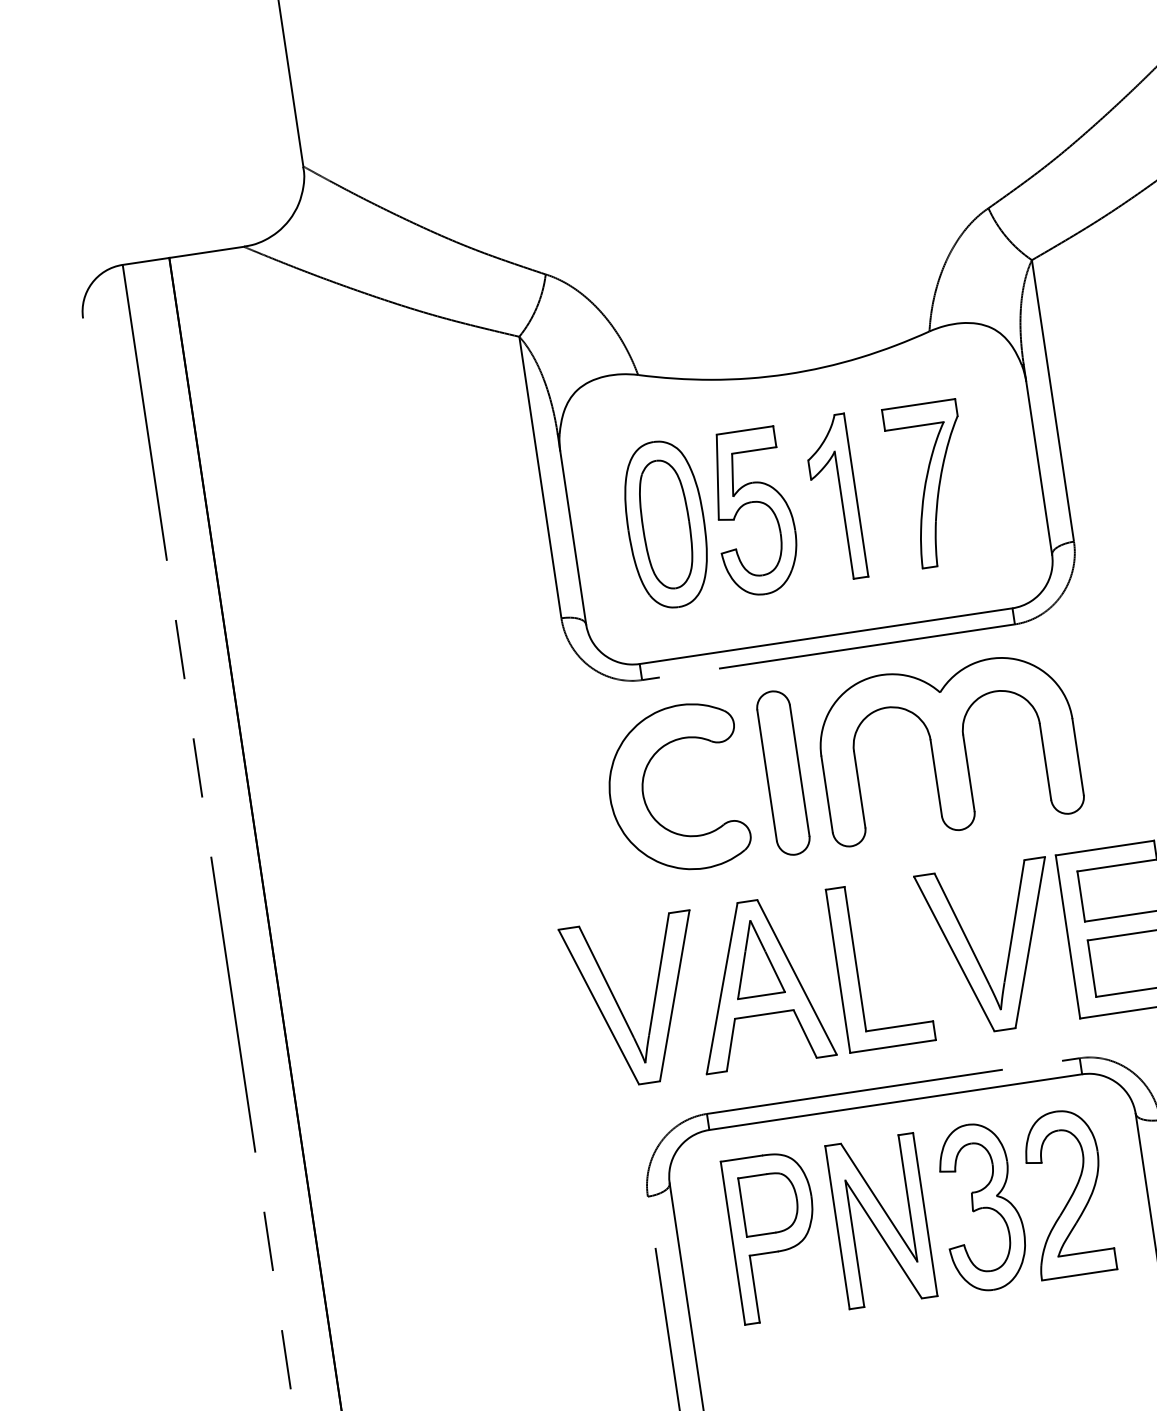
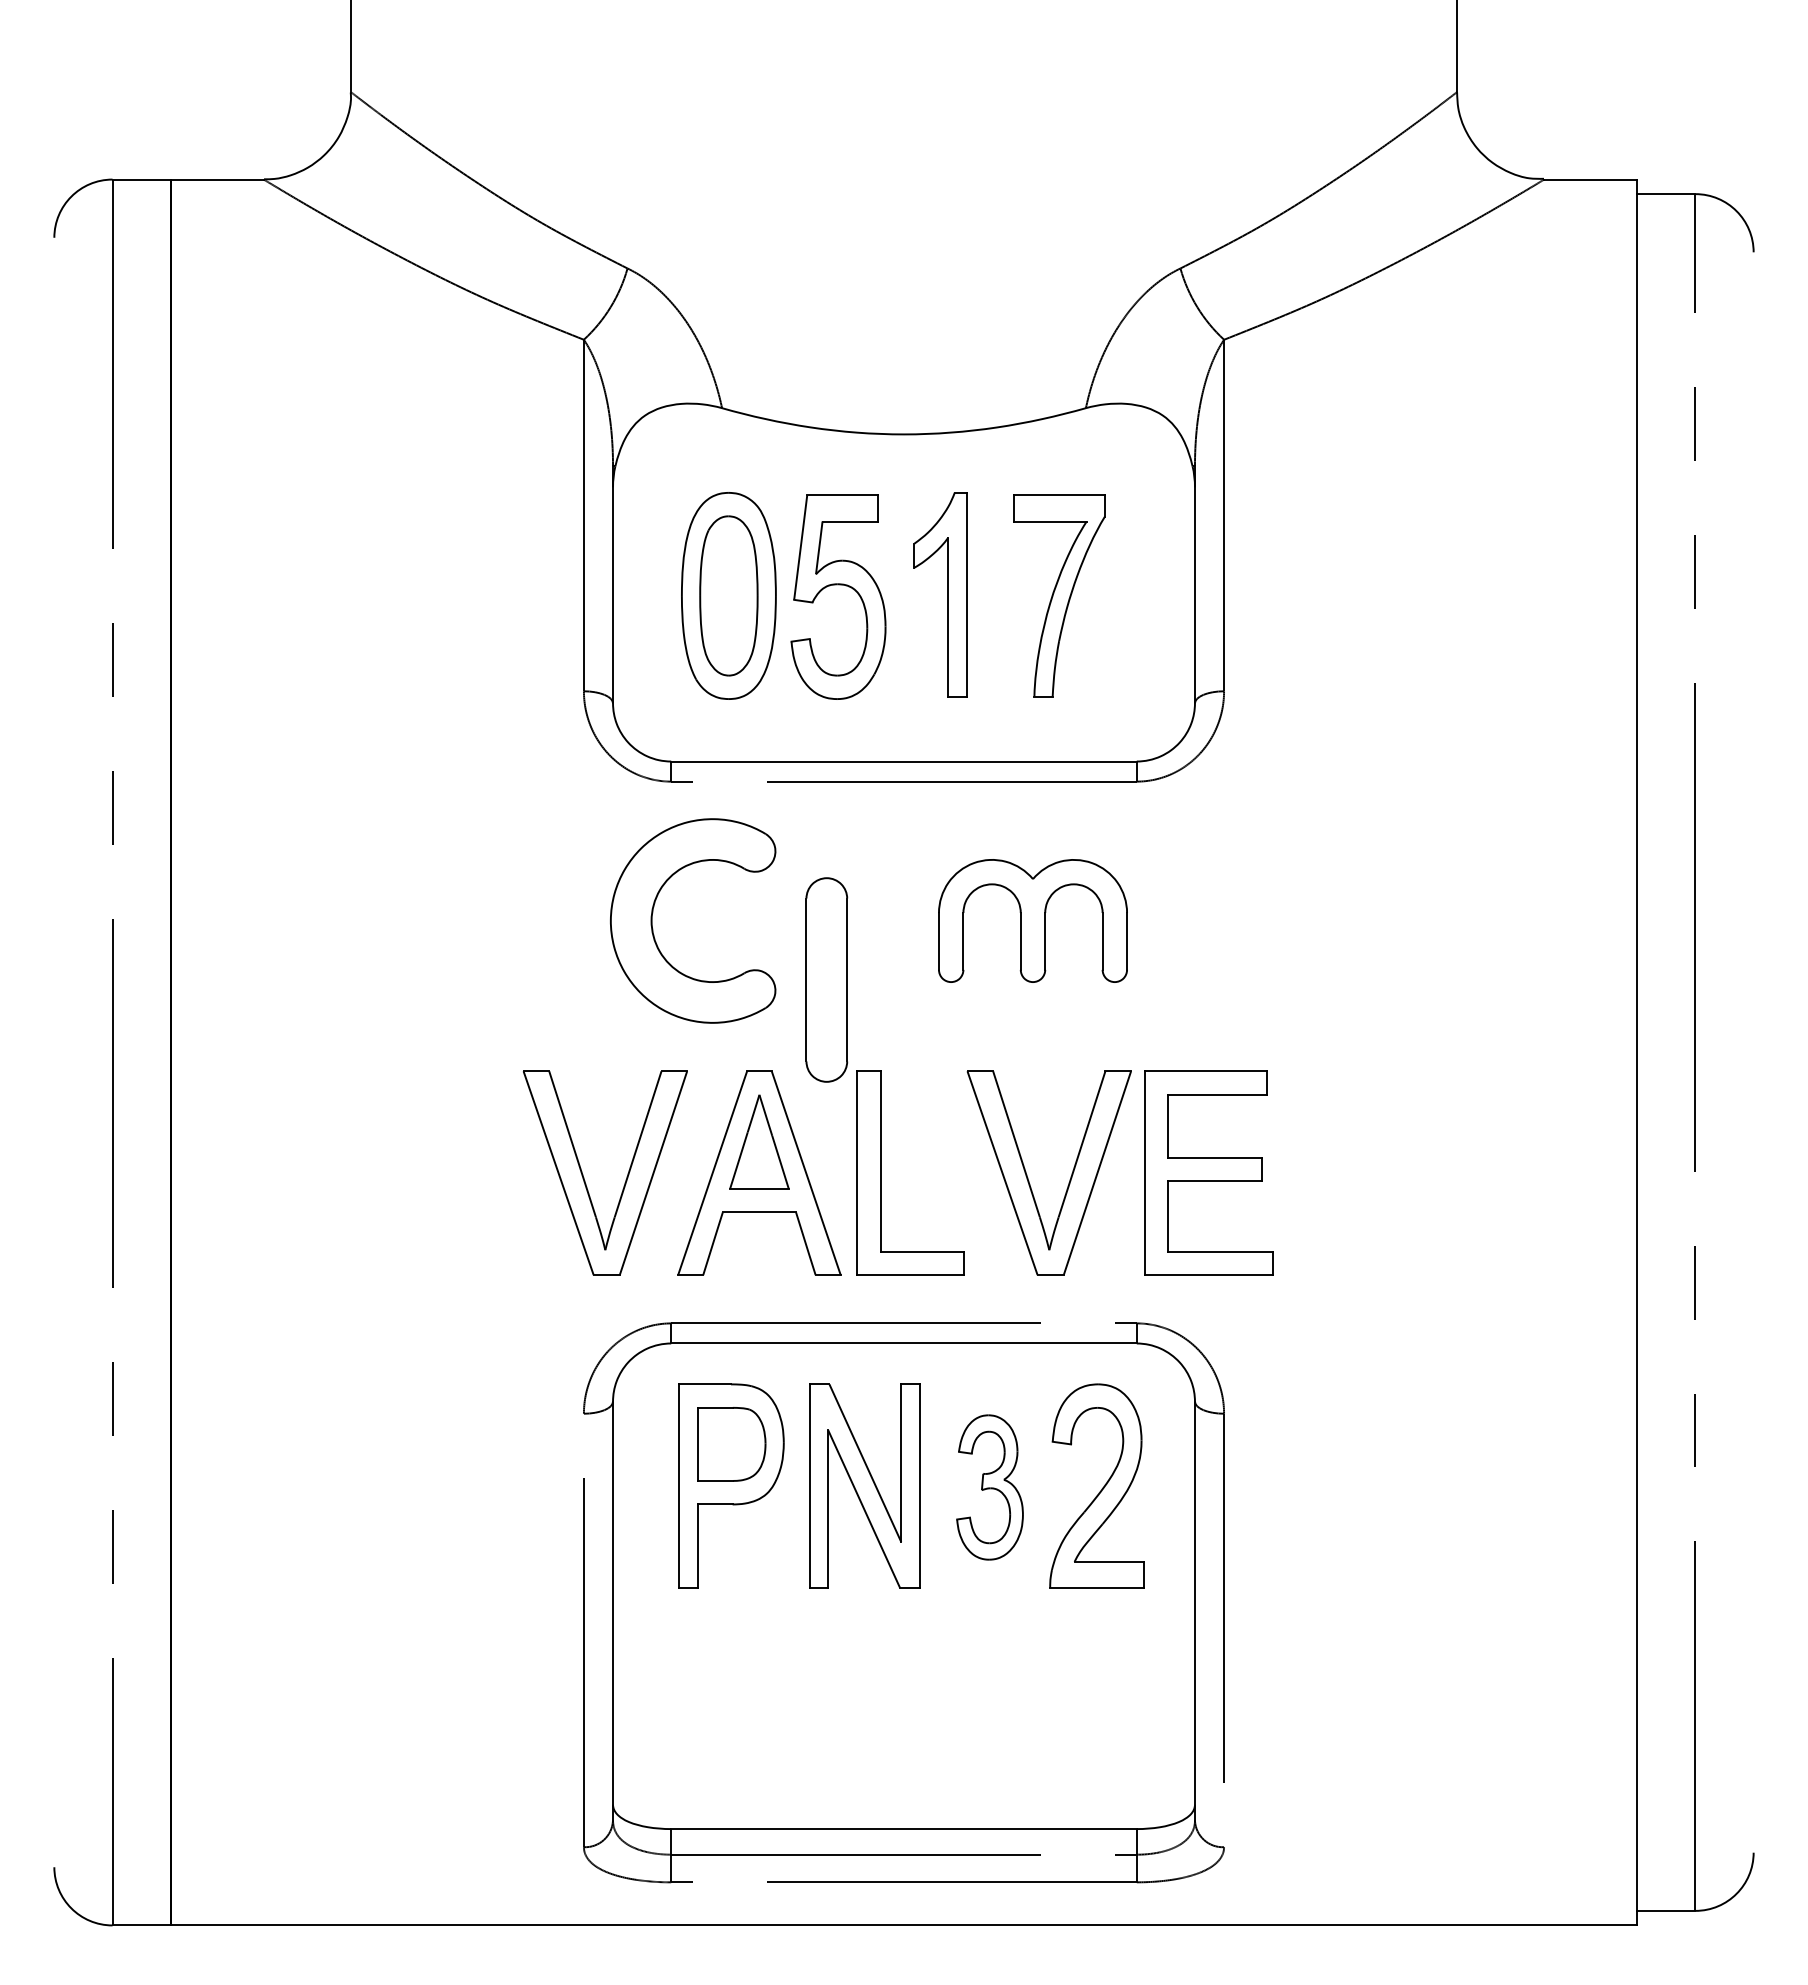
part: (948, 748) -> (1032, 920), size x0.6
part: (783, 772) -> (826, 979), moved
part: (981, 1207) -> (989, 1487), size x0.7

